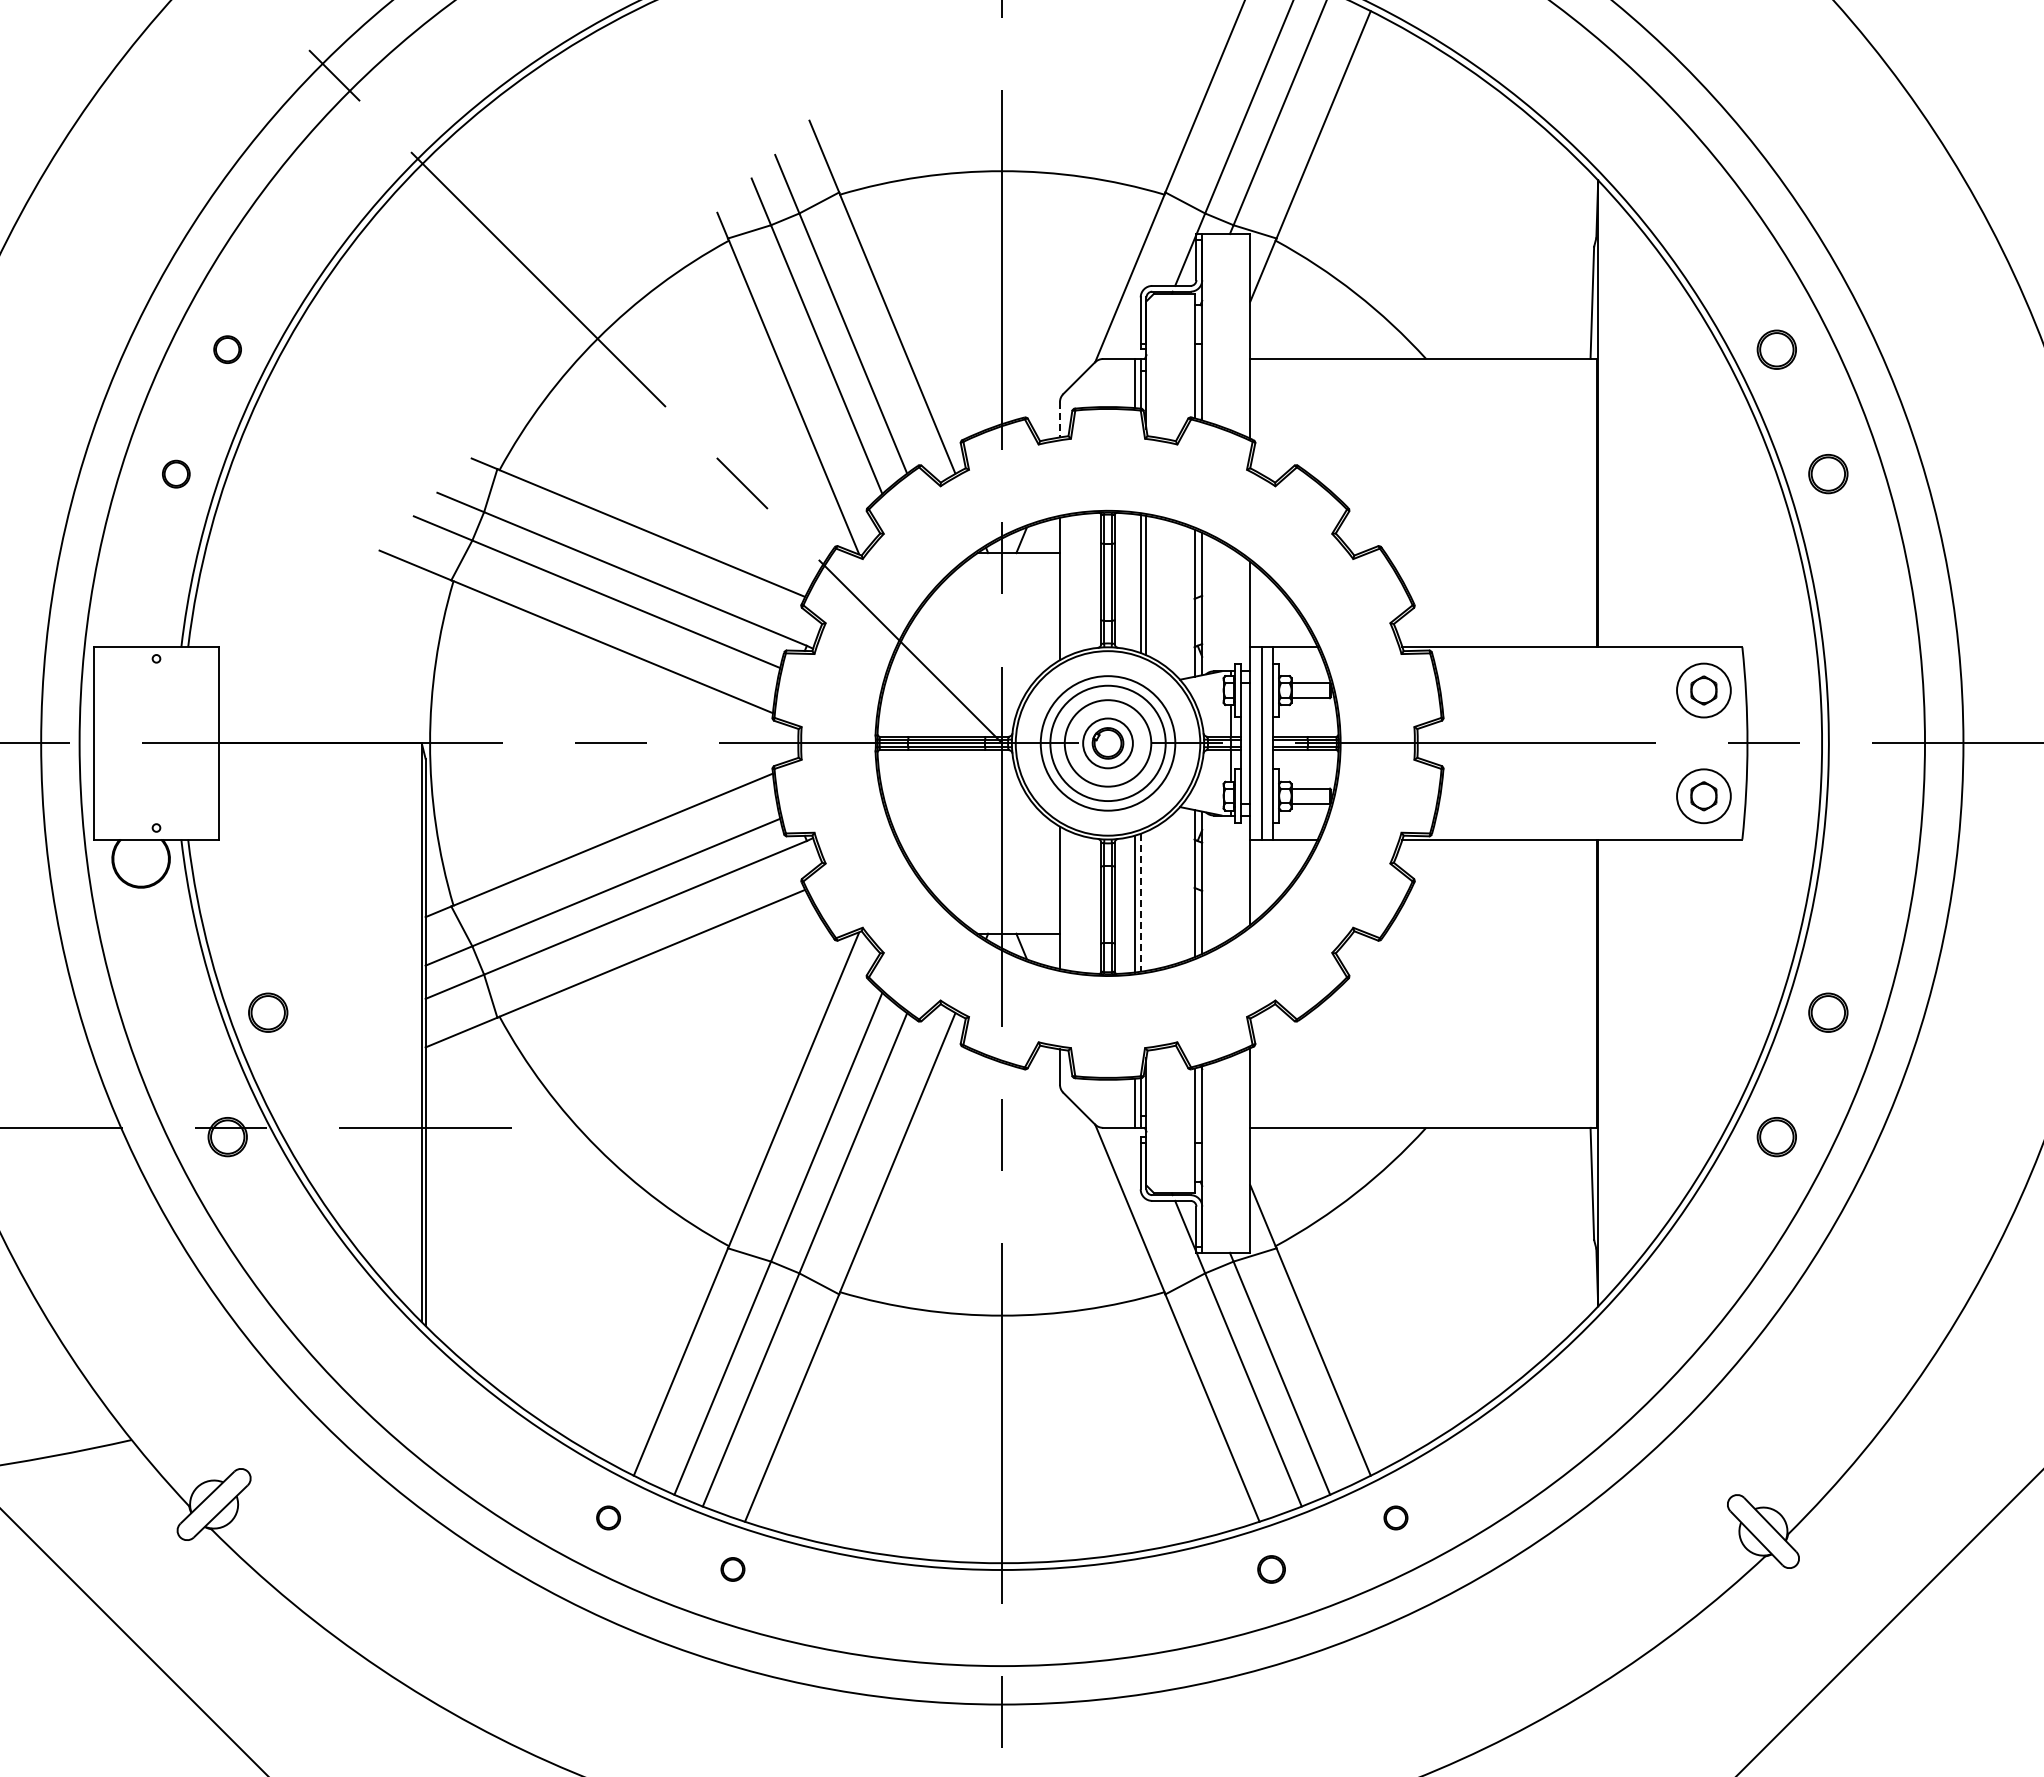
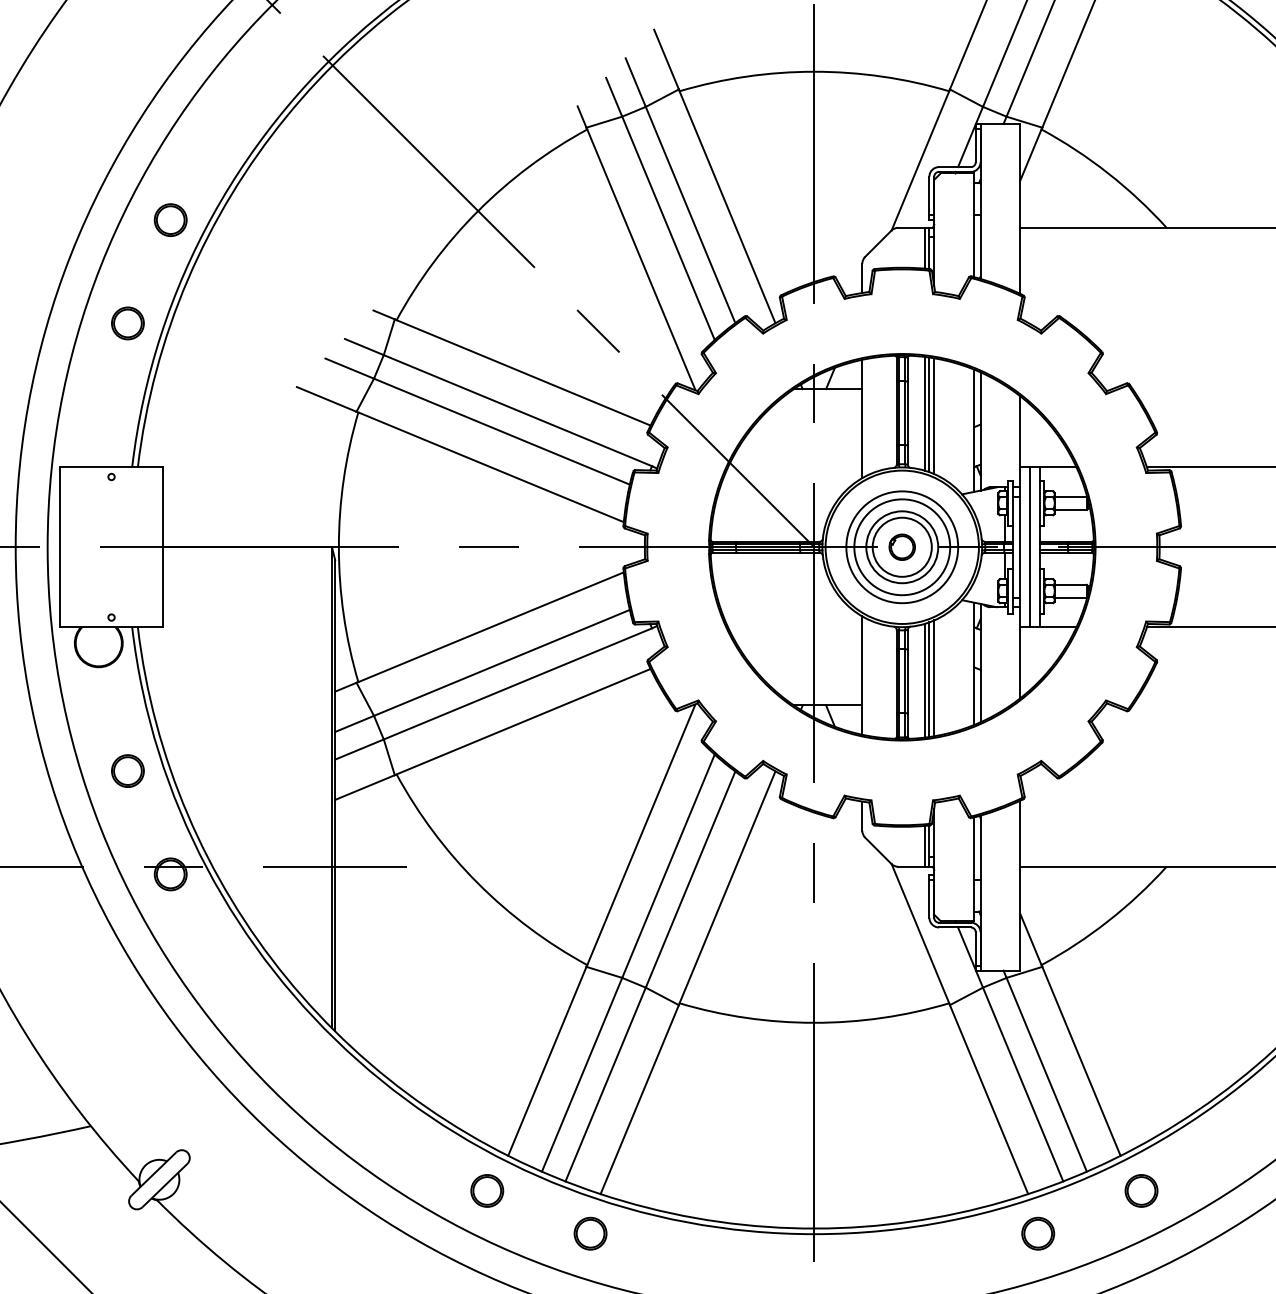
part: (227, 349) -> (170, 219), size x1.43
line: (1059, 419) -> (861, 278), dashed -> solid
part: (176, 474) -> (128, 323), size x1.43
line: (1134, 582) -> (924, 413), added
circle: (1107, 742) -> (901, 546), size x1.43
line: (1146, 900) -> (934, 677), added
line: (1140, 902) -> (929, 679), dashed -> solid
part: (268, 1012) -> (128, 770), moved
part: (608, 1517) -> (487, 1190), size x1.67
part: (1395, 1517) -> (1141, 1190), size x1.67
part: (732, 1569) -> (590, 1233), size x1.67
part: (1271, 1569) -> (1038, 1233), size x1.43

